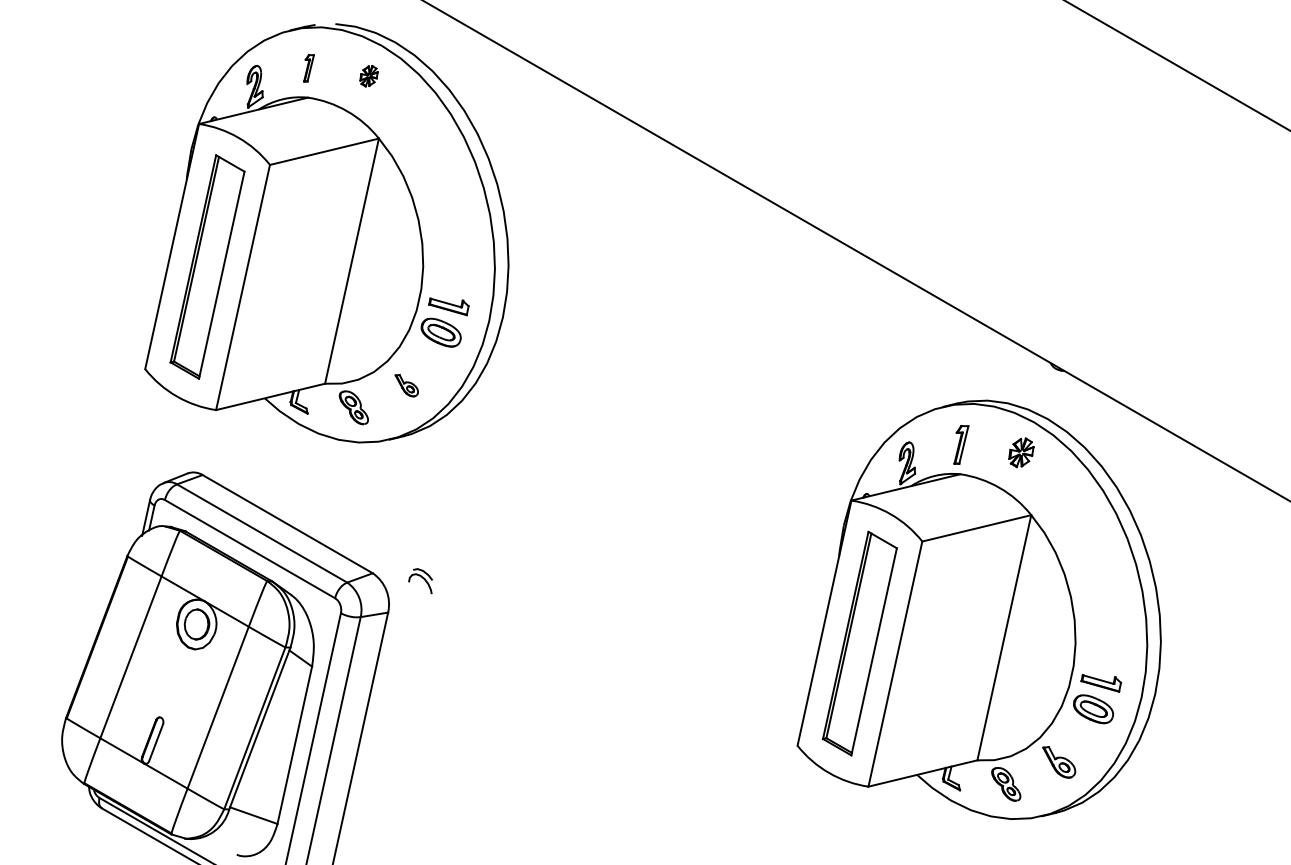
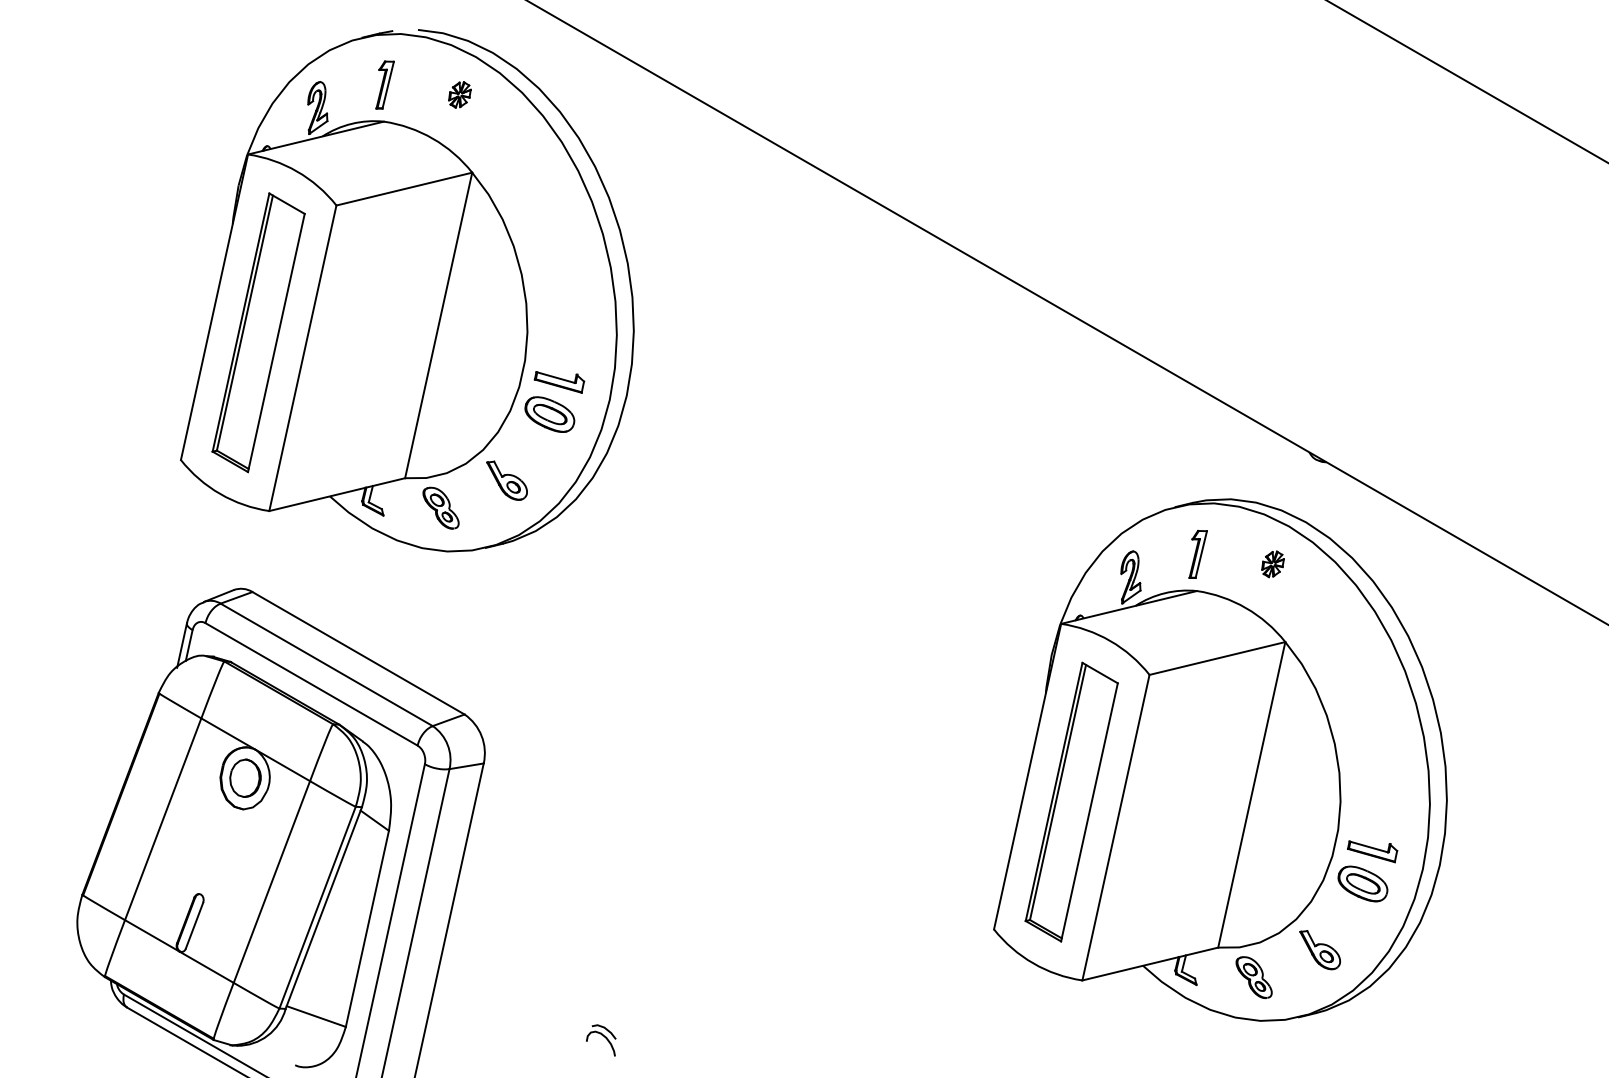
part: (308, 67) -> (384, 84), size x1.43
part: (406, 385) -> (506, 480), size x1.43
part: (1020, 452) -> (1272, 564), size x0.71
part: (420, 581) -> (601, 1040), moved

